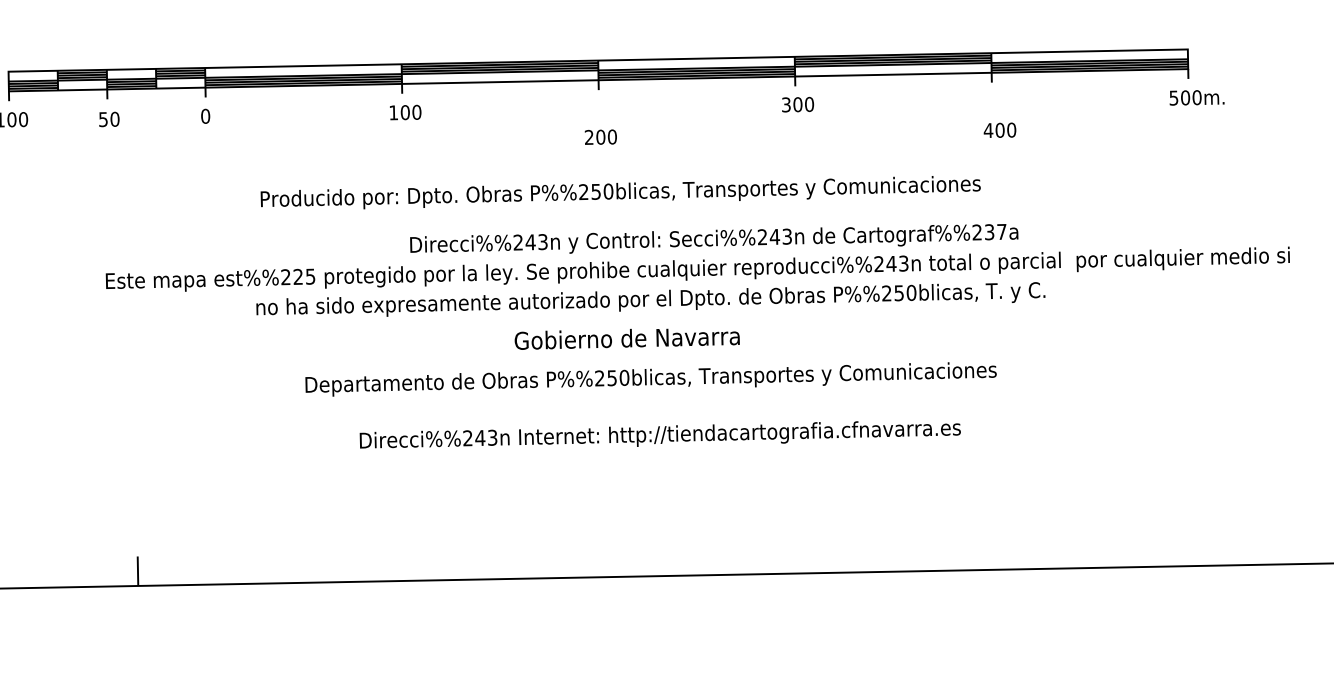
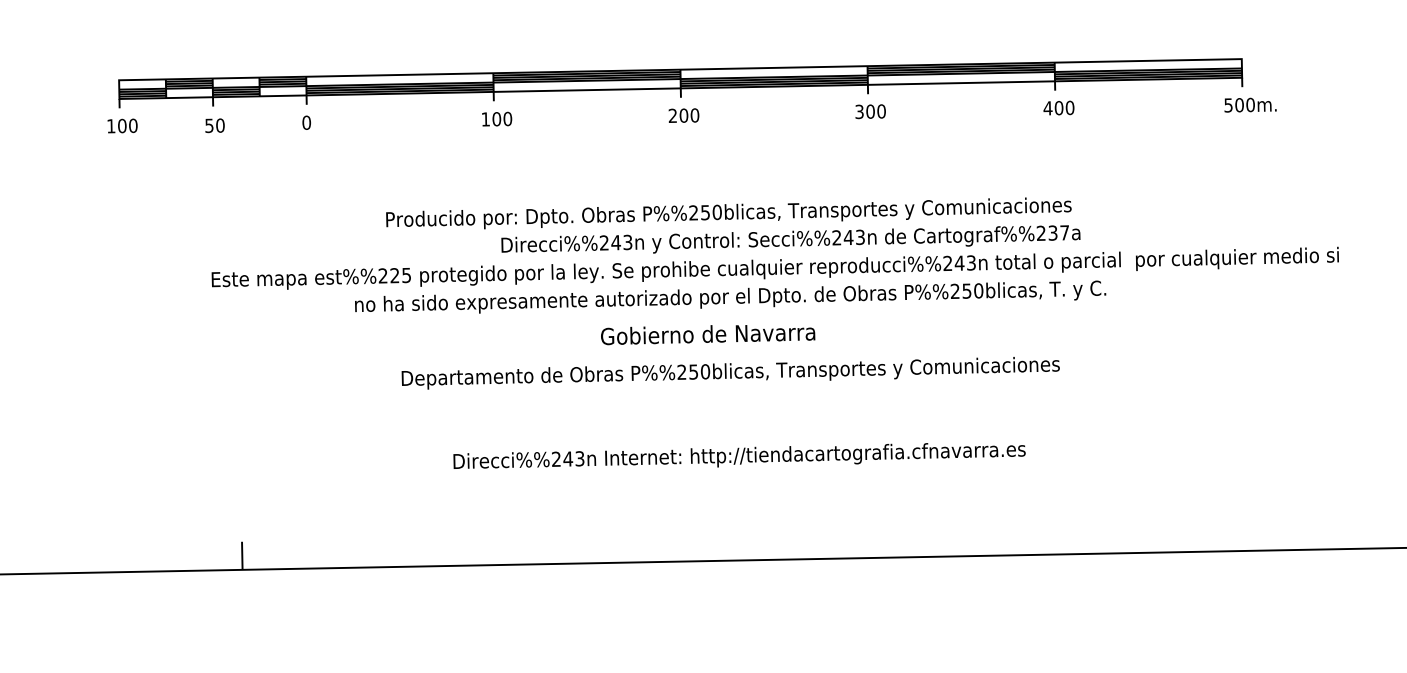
text: (999, 129) -> (1058, 107), moved
text: (600, 137) -> (683, 115), moved
text: (620, 192) -> (728, 213), moved
text: (660, 434) -> (739, 455), moved

